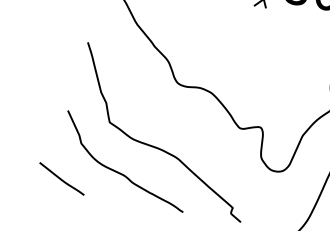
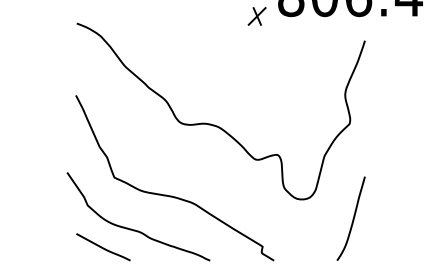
curve: (61, 179) -> (103, 247), moved

